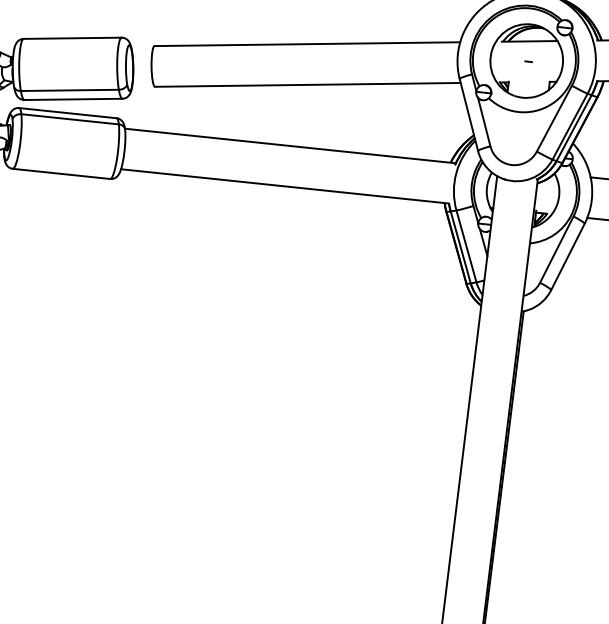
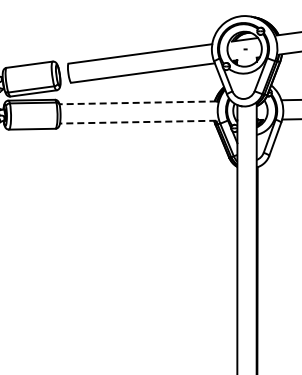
line: (290, 145) -> (138, 102), solid -> dashed
line: (283, 186) -> (137, 122), solid -> dashed

